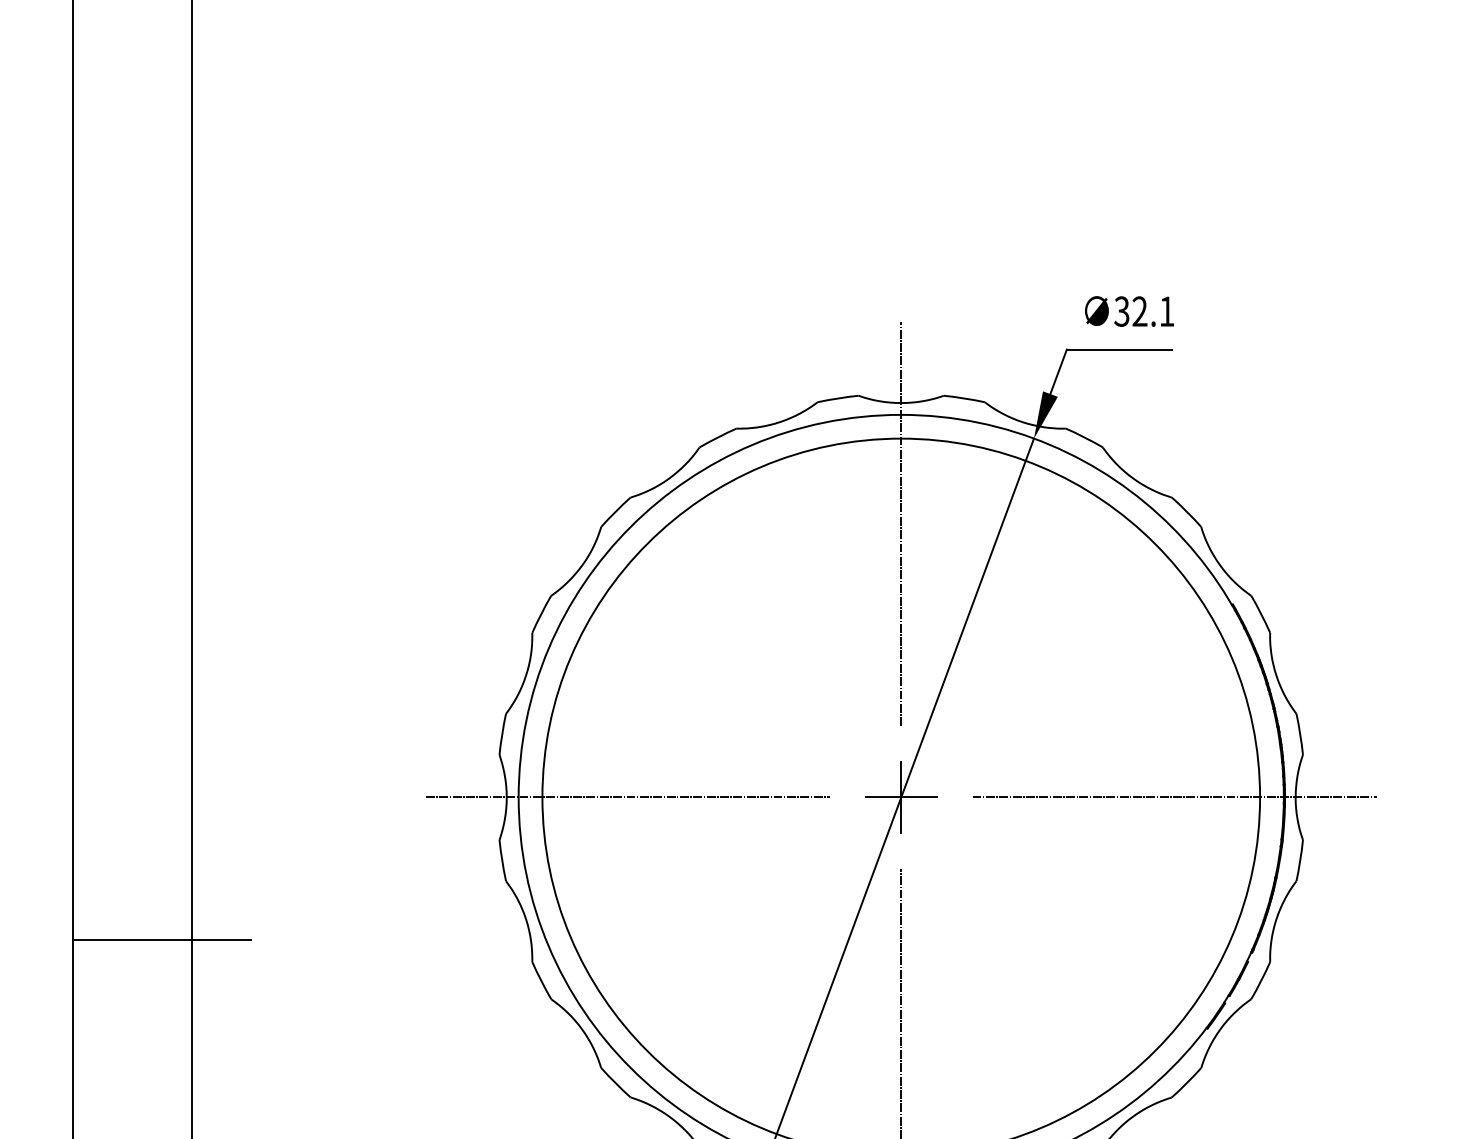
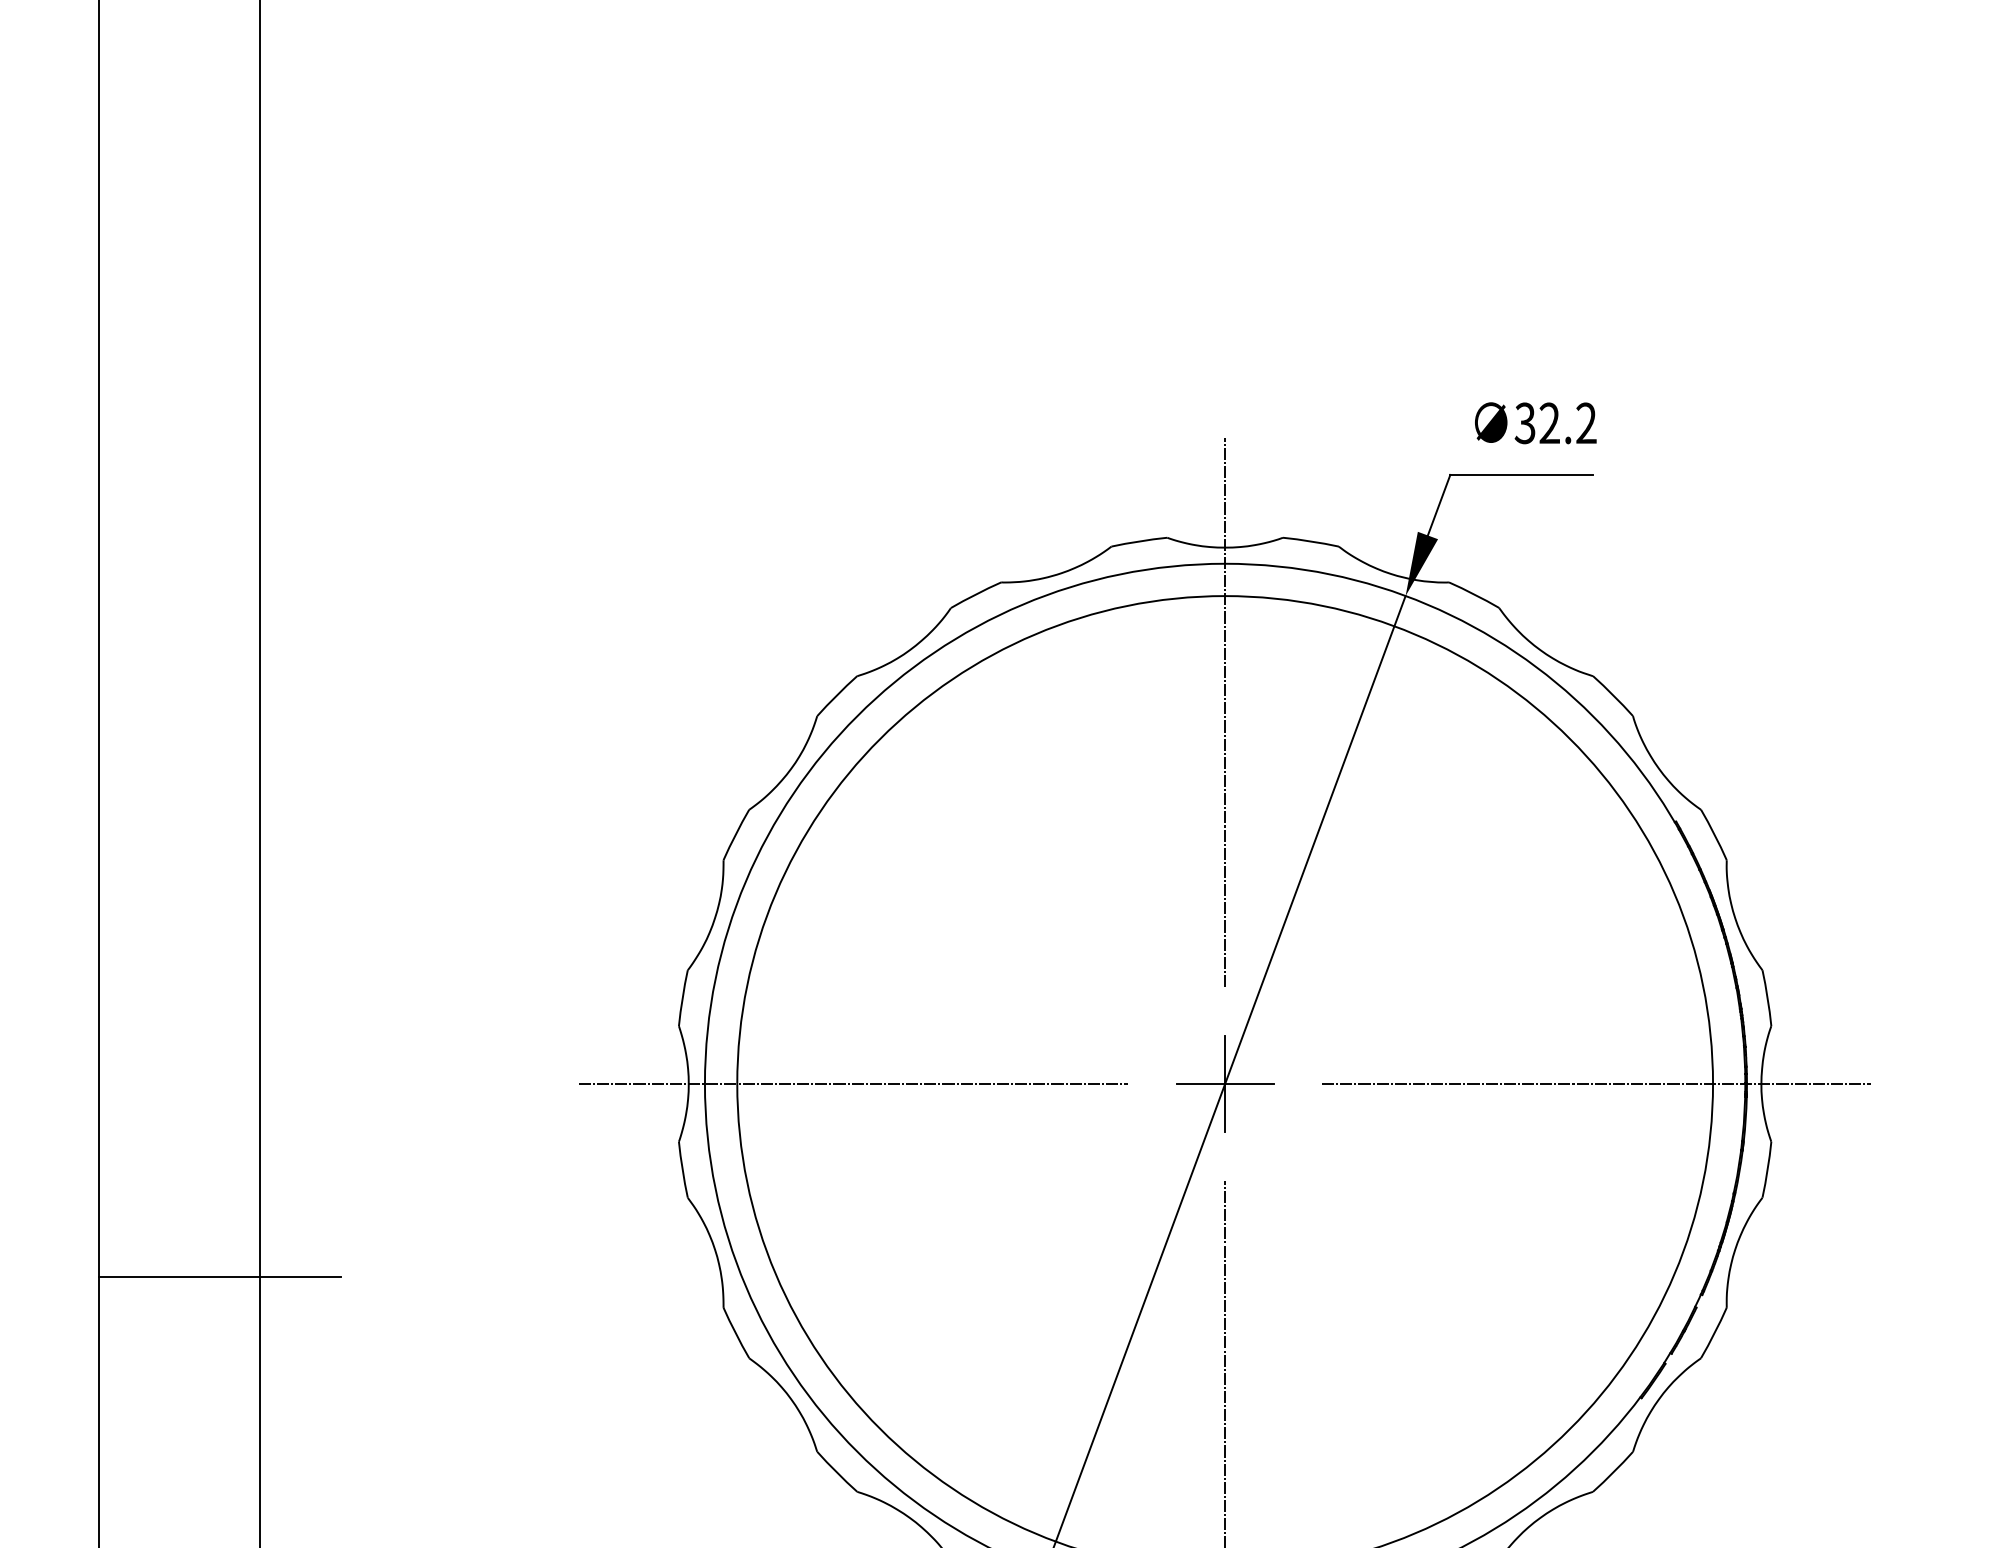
text: (1167, 310) -> (1586, 422), 32.1 -> 32.2

